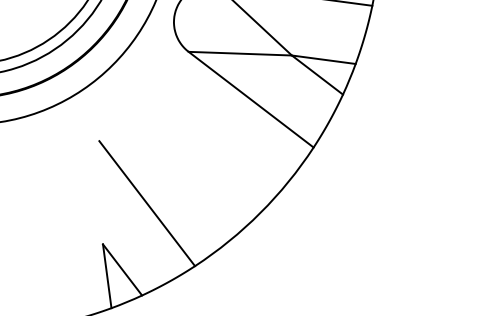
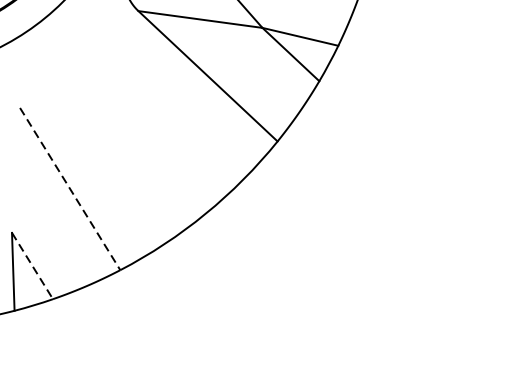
line: (147, 203) -> (70, 188), solid -> dashed
line: (122, 270) -> (32, 266), solid -> dashed

